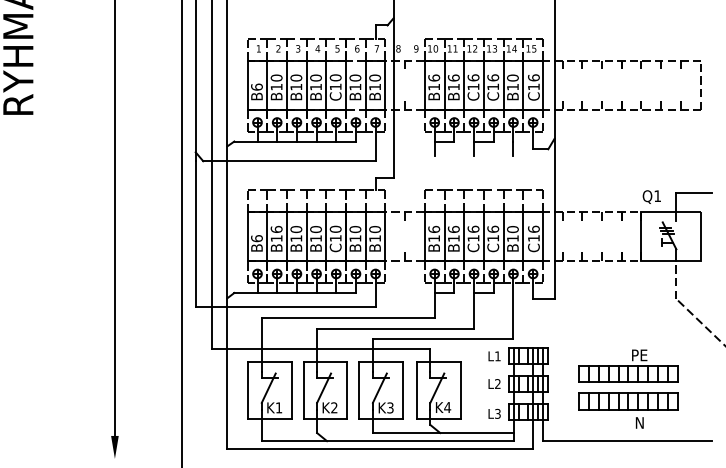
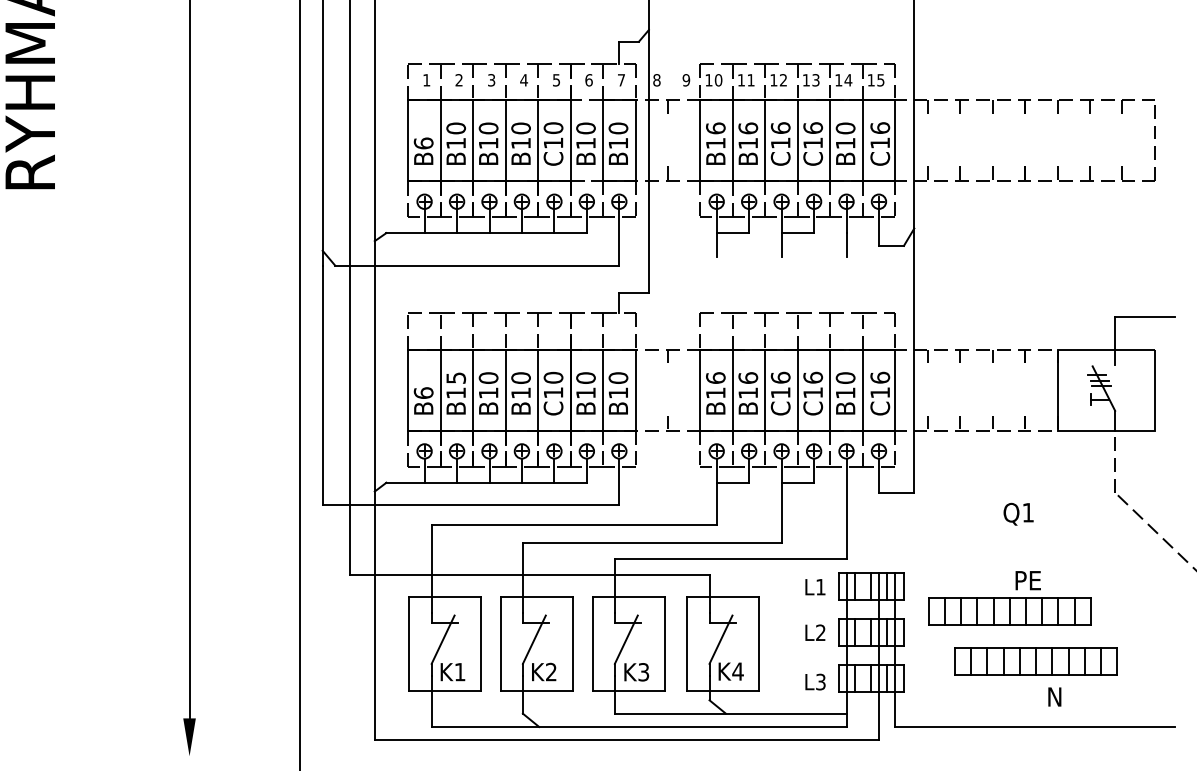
text: (651, 196) -> (1018, 513), moved
text: (276, 228) -> (455, 376), B16 -> B15
part: (628, 365) -> (1009, 597), moved

